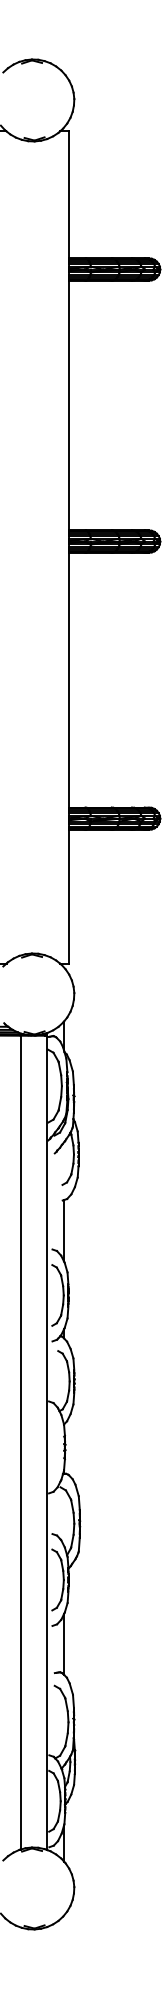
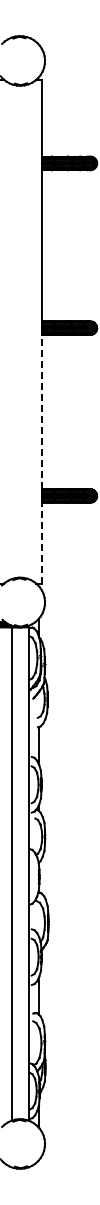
line: (68, 679) -> (41, 411), solid -> dashed
line: (68, 897) -> (41, 543), solid -> dashed

